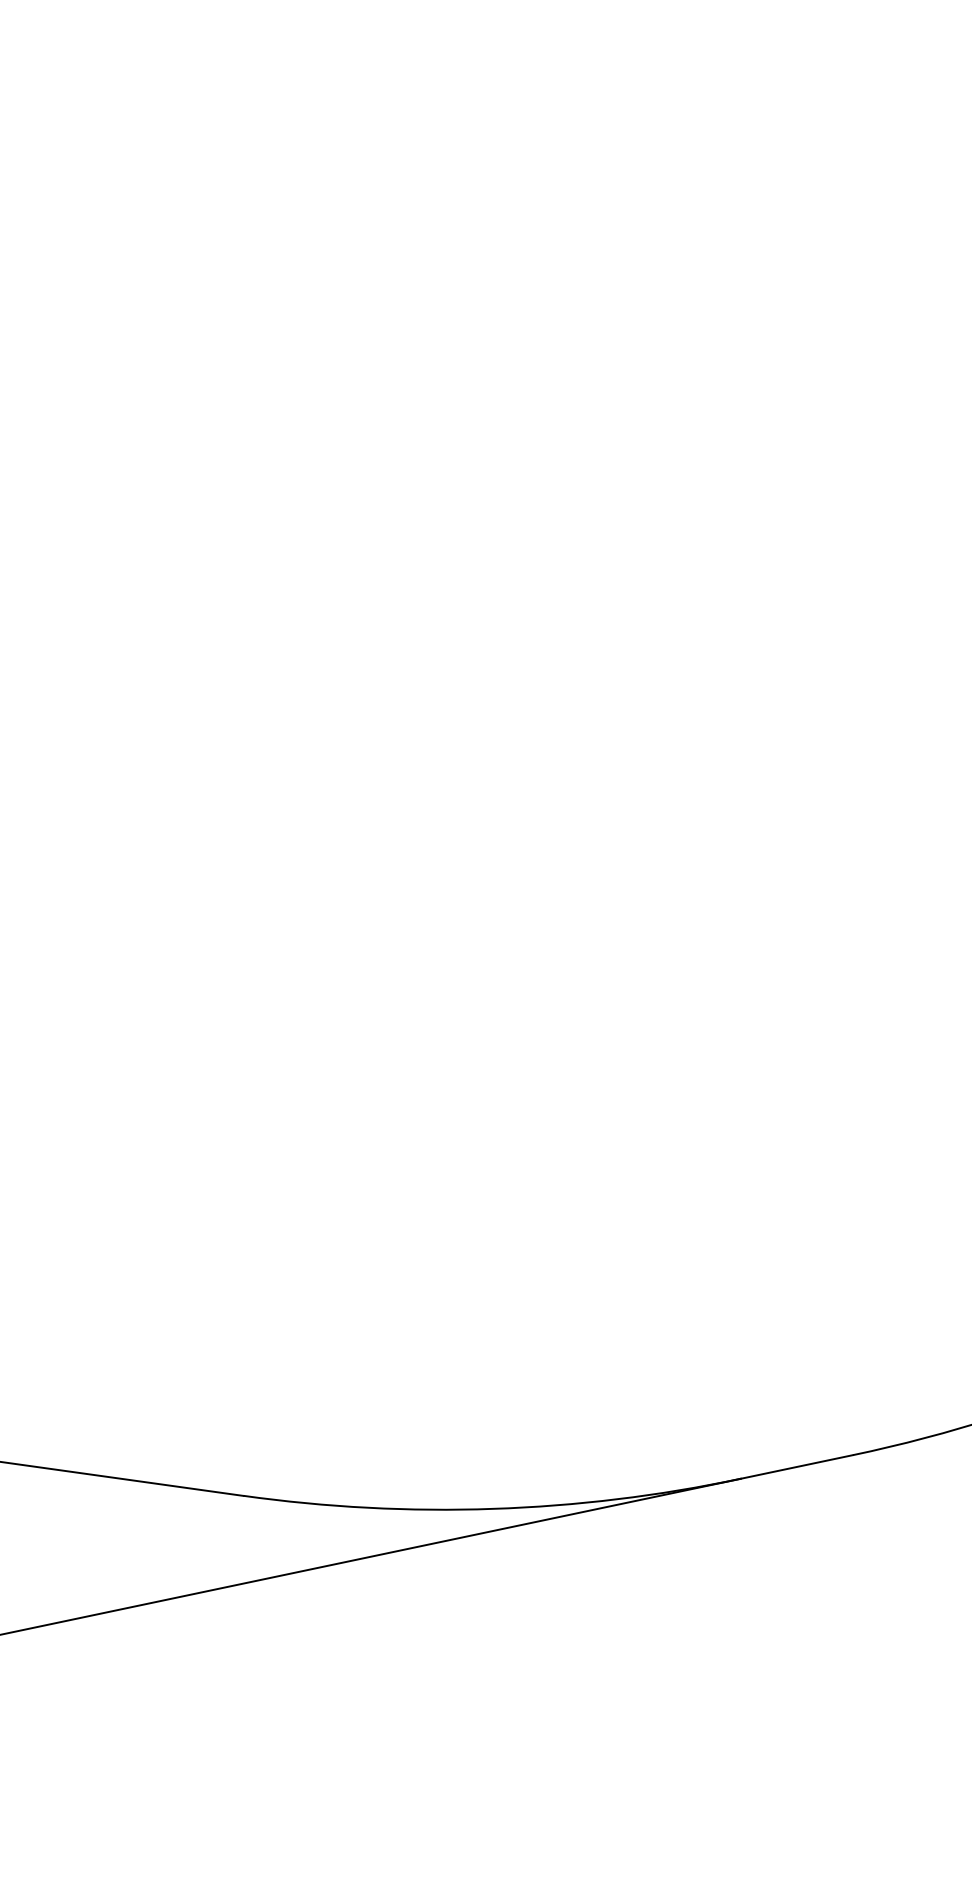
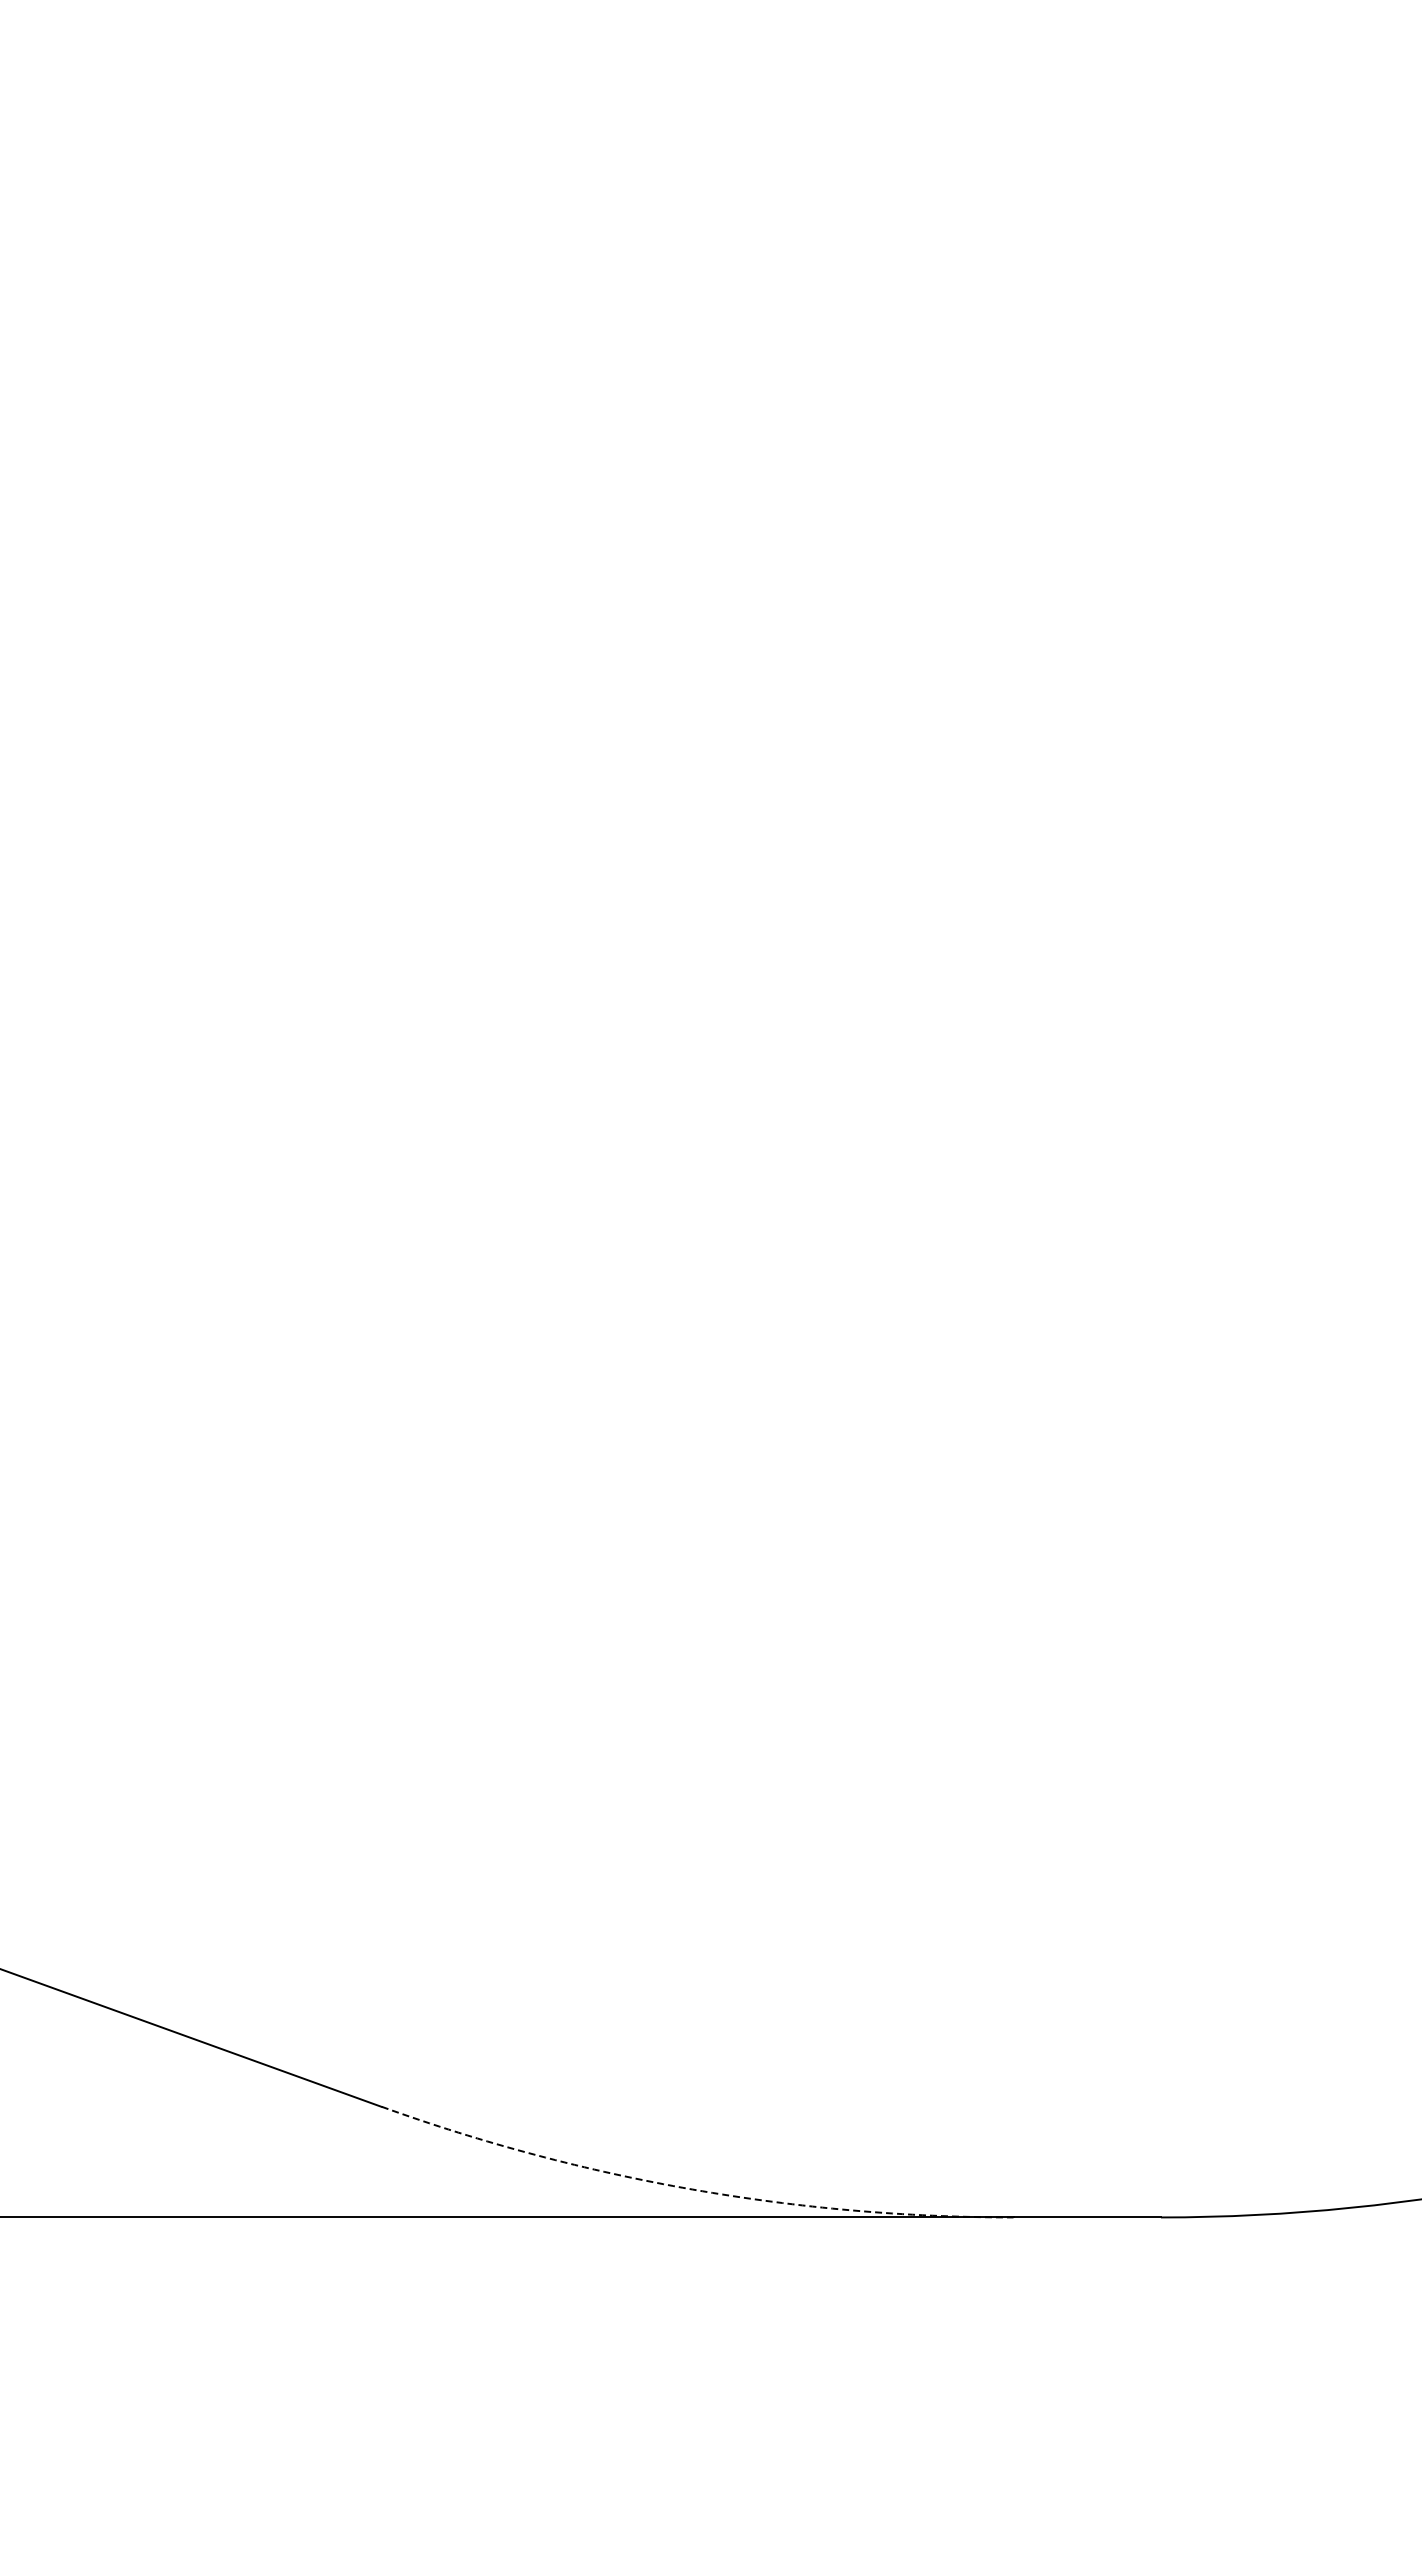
arc: (492, 1508) -> (692, 2189), solid -> dashed

